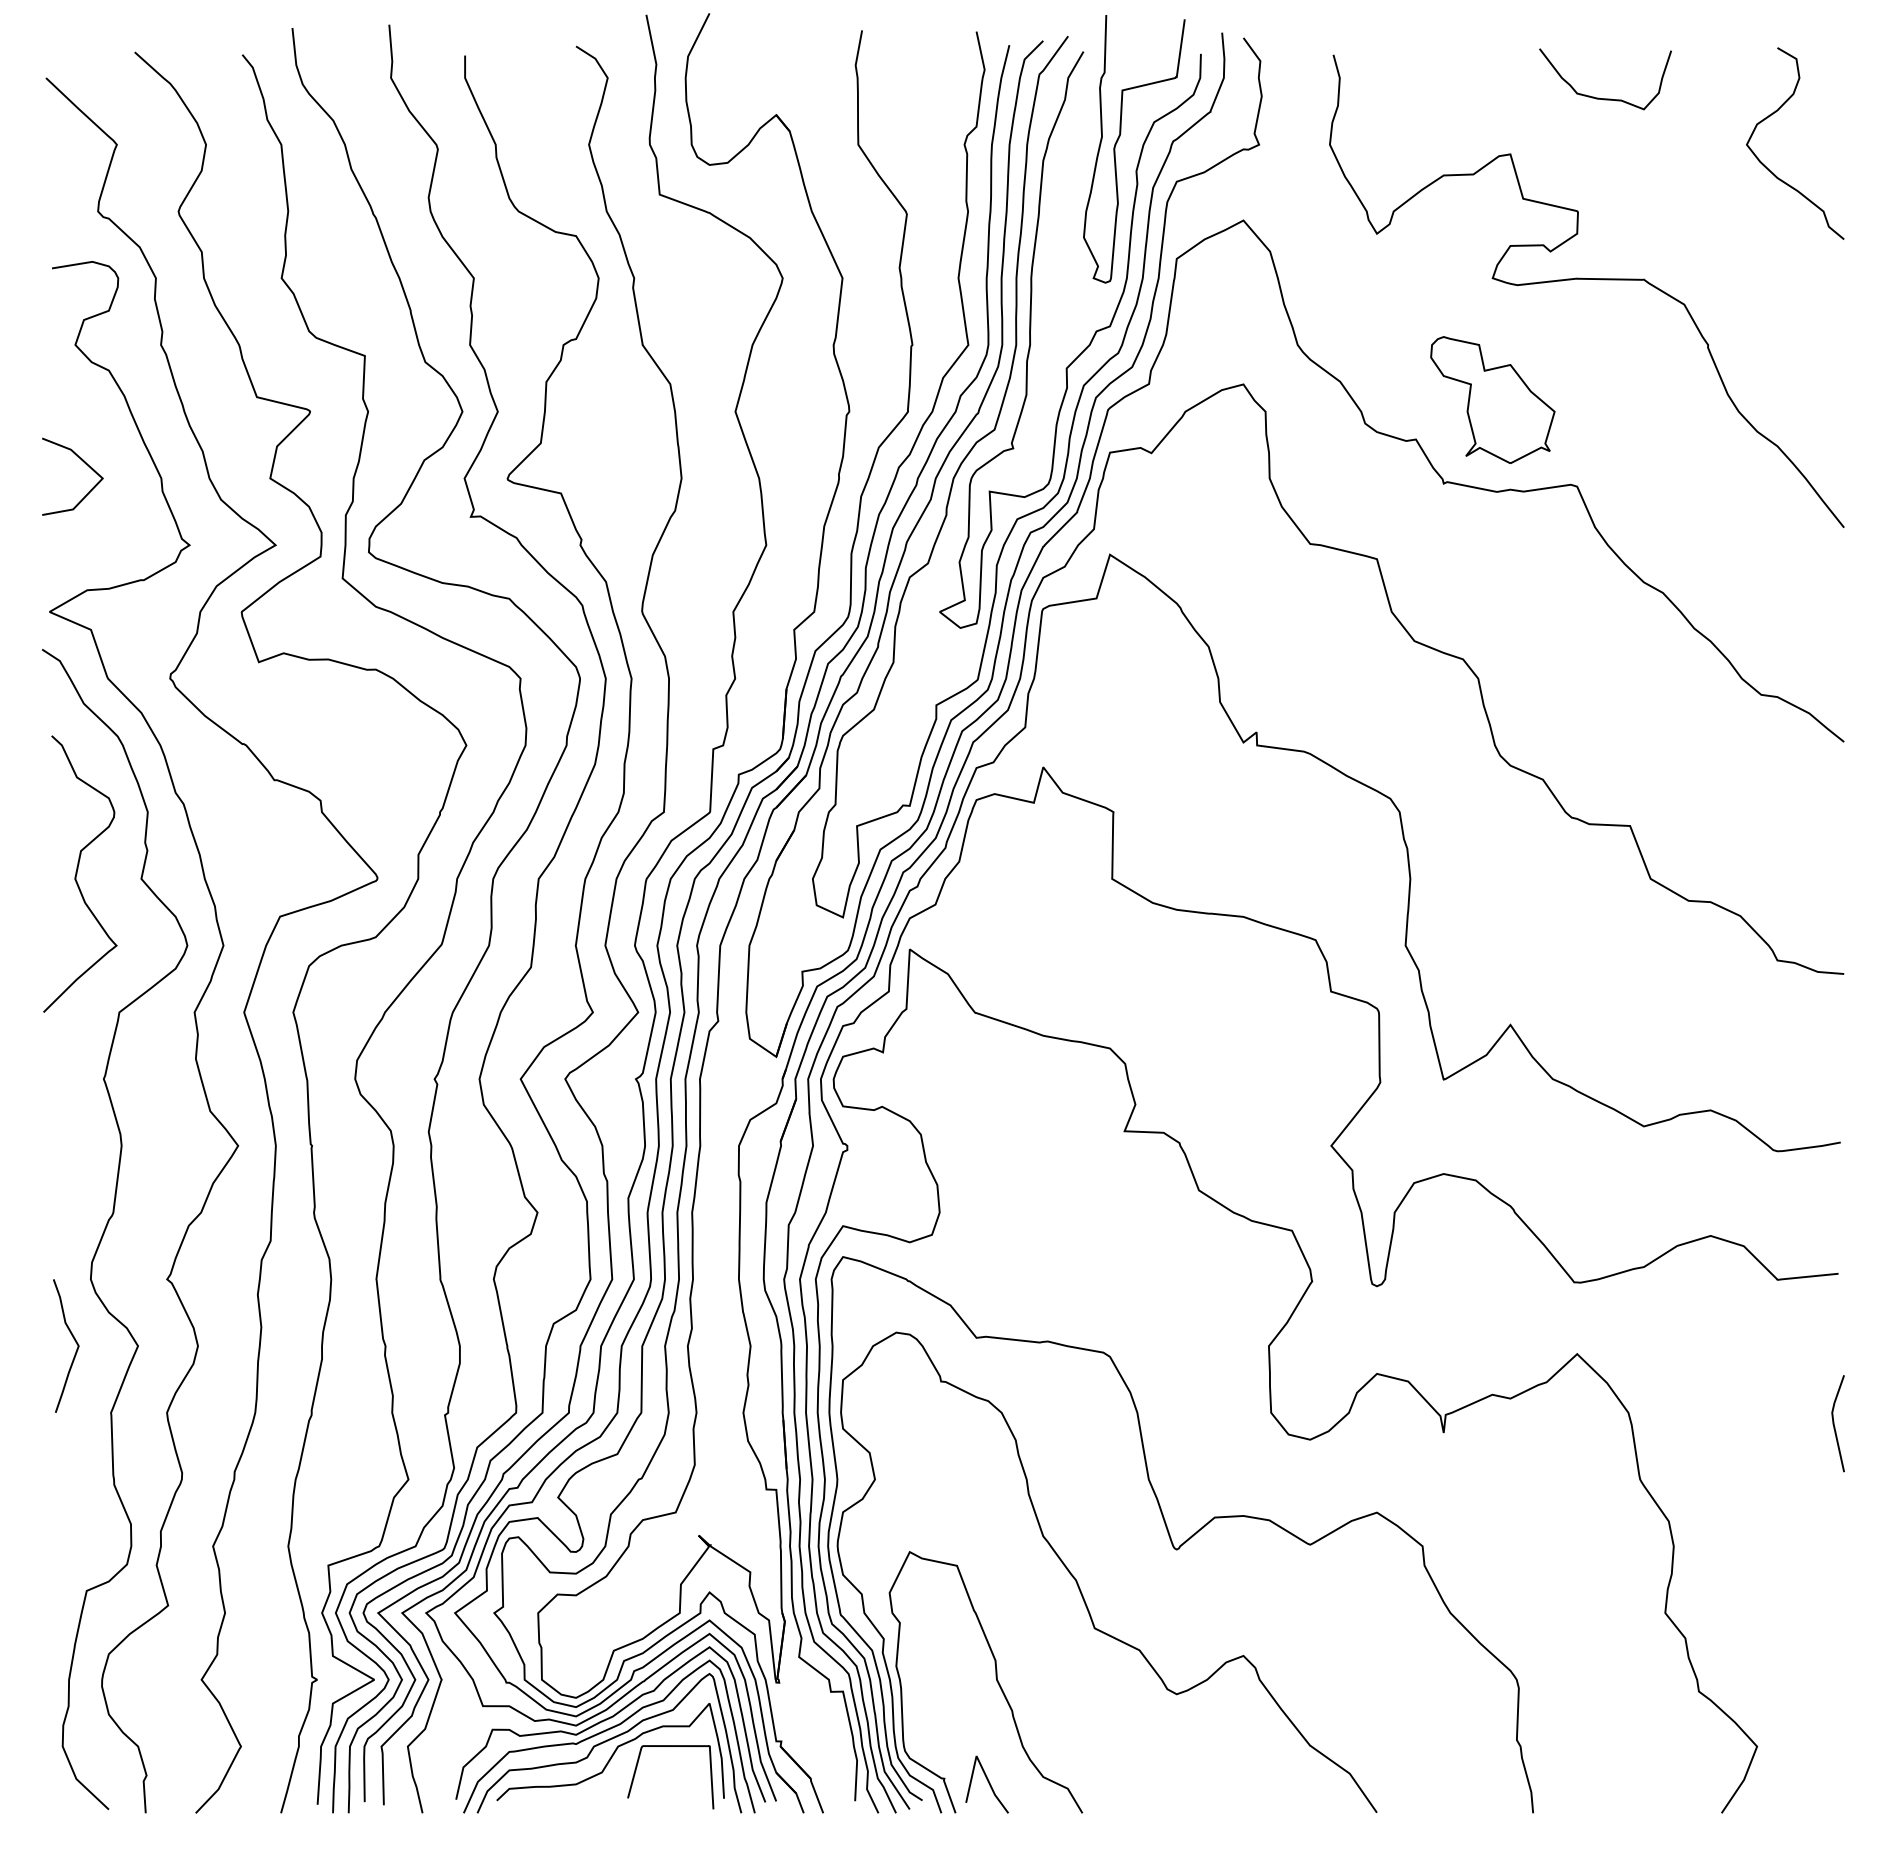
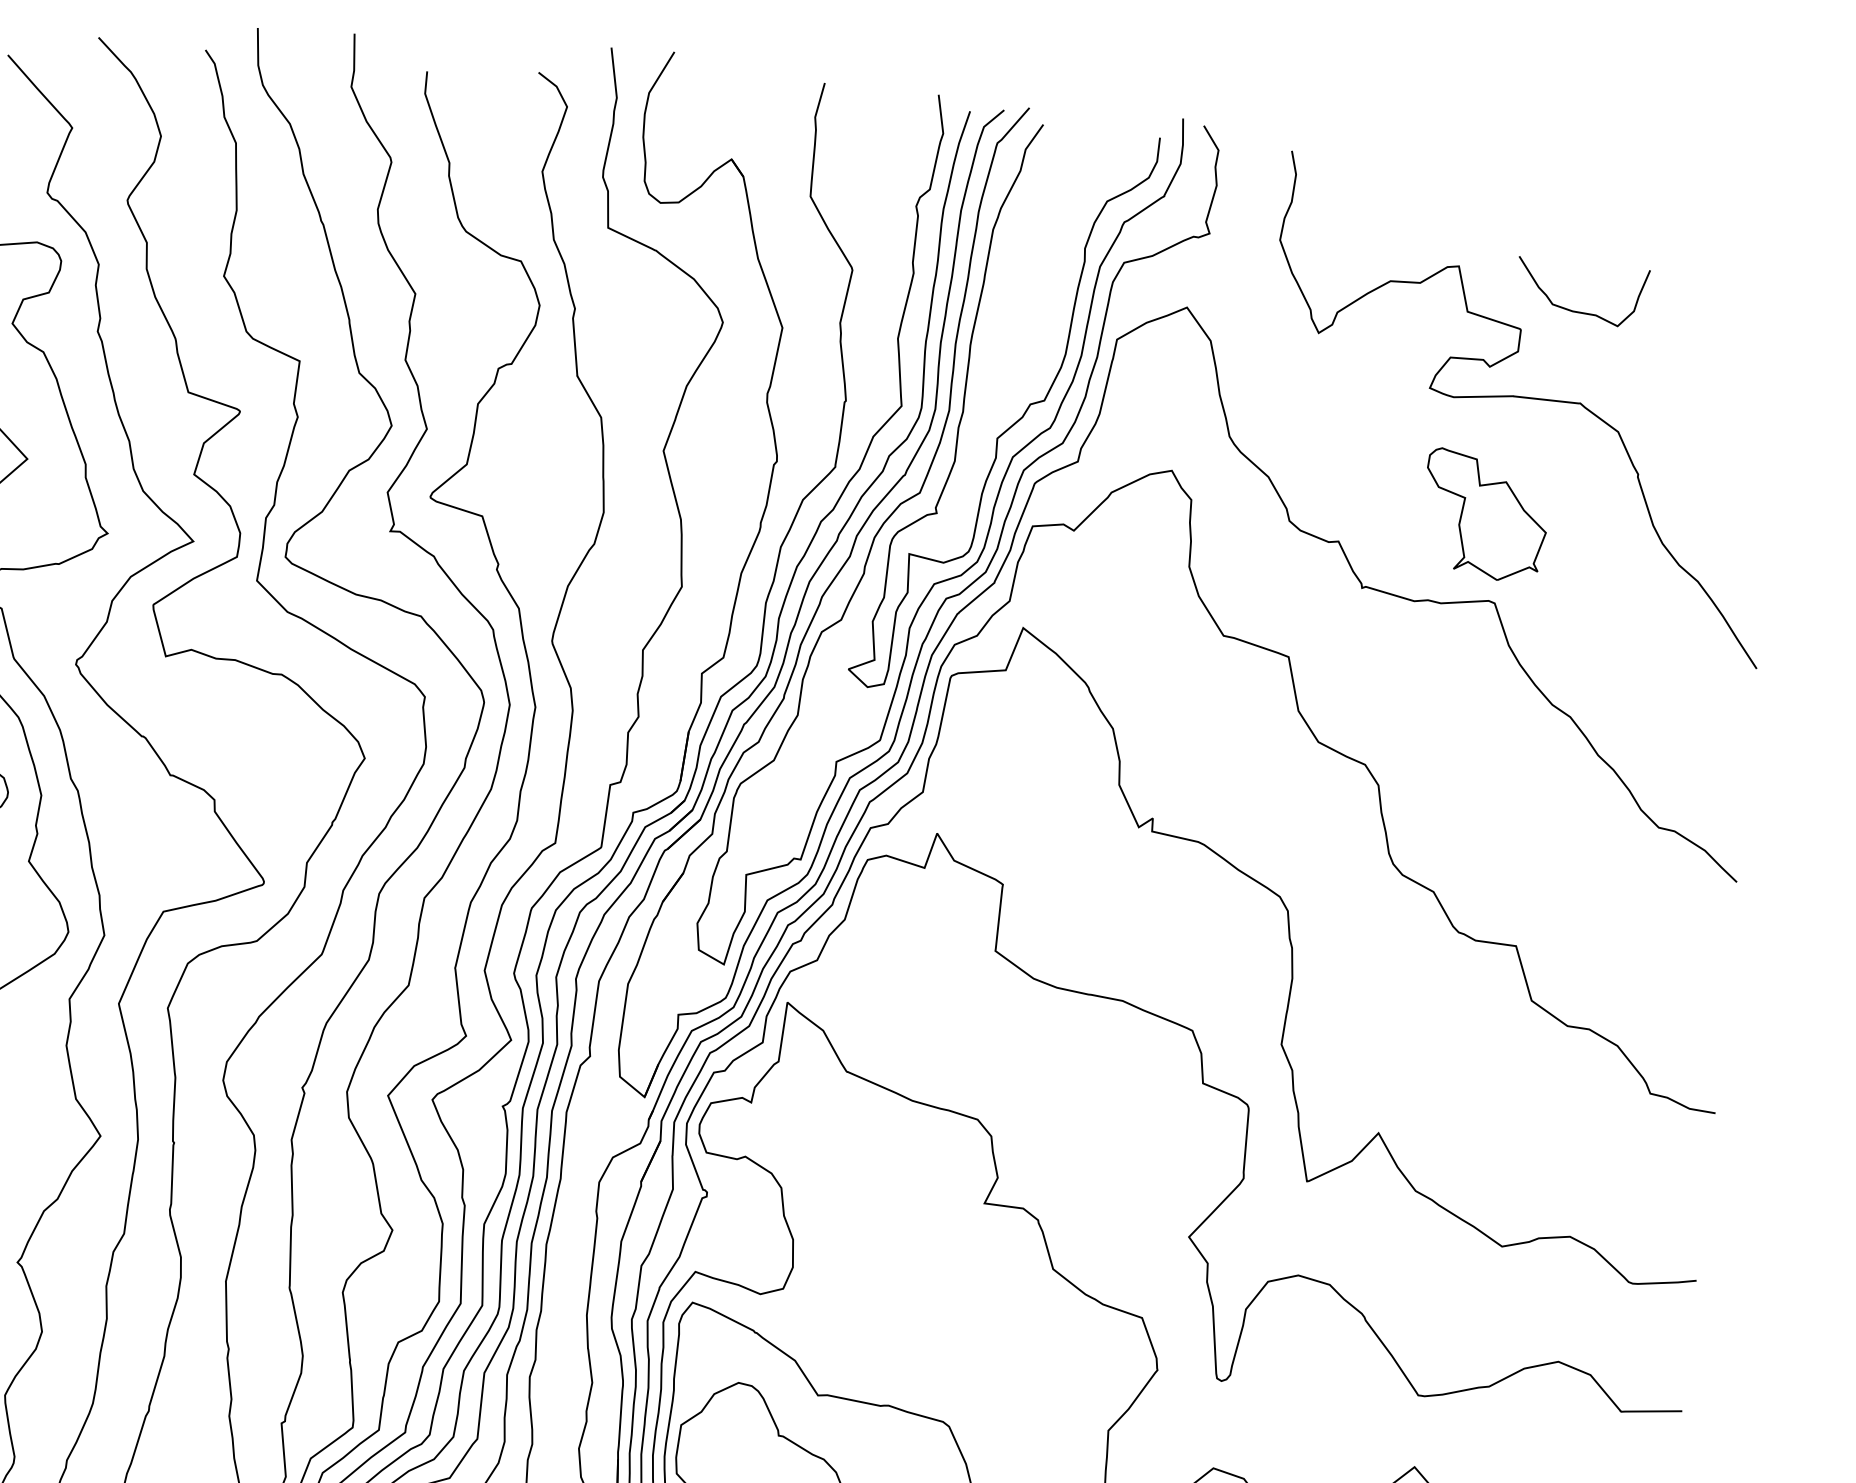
curve: (1599, 97) -> (1574, 310), moved
curve: (1776, 112) -> (1727, 249), removed
curve: (1118, 140) -> (1069, 216), removed
part: (1492, 399) -> (1485, 514), moved

